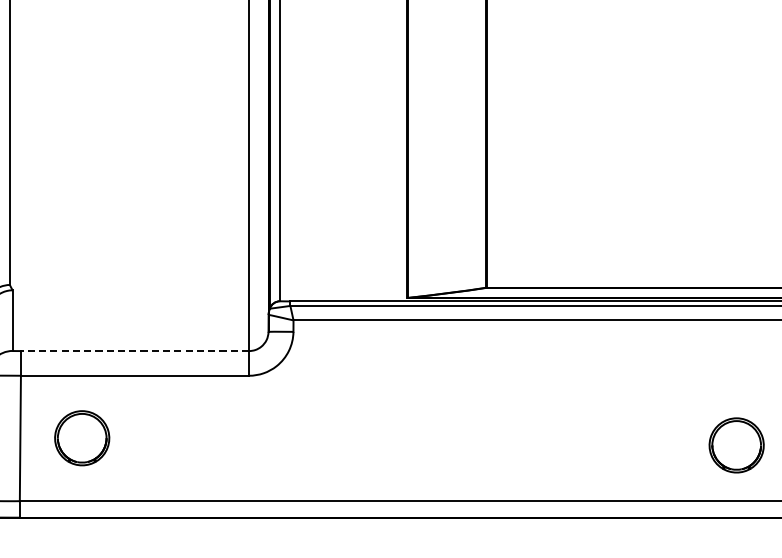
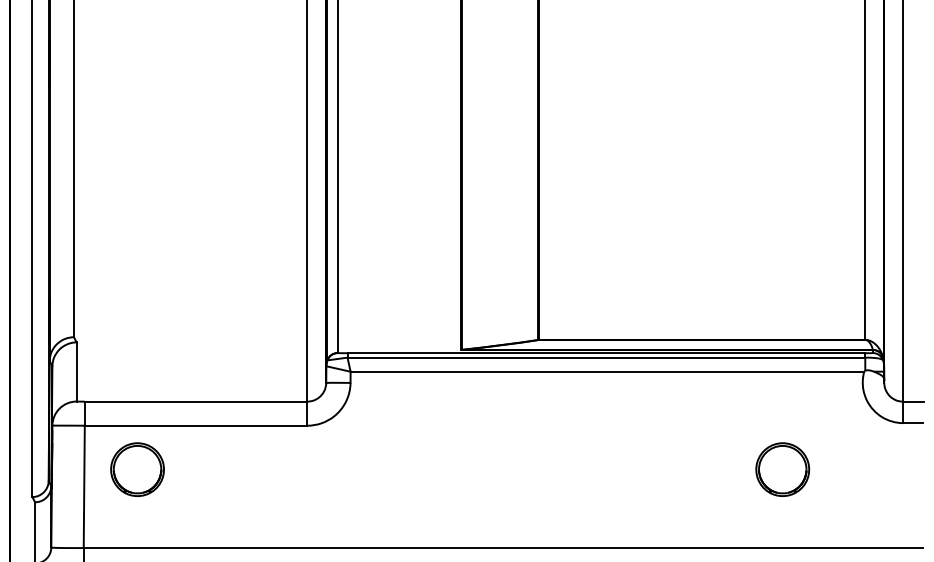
line: (134, 350) -> (195, 401), dashed -> solid
part: (82, 438) -> (137, 469), moved
part: (736, 445) -> (782, 469), moved

